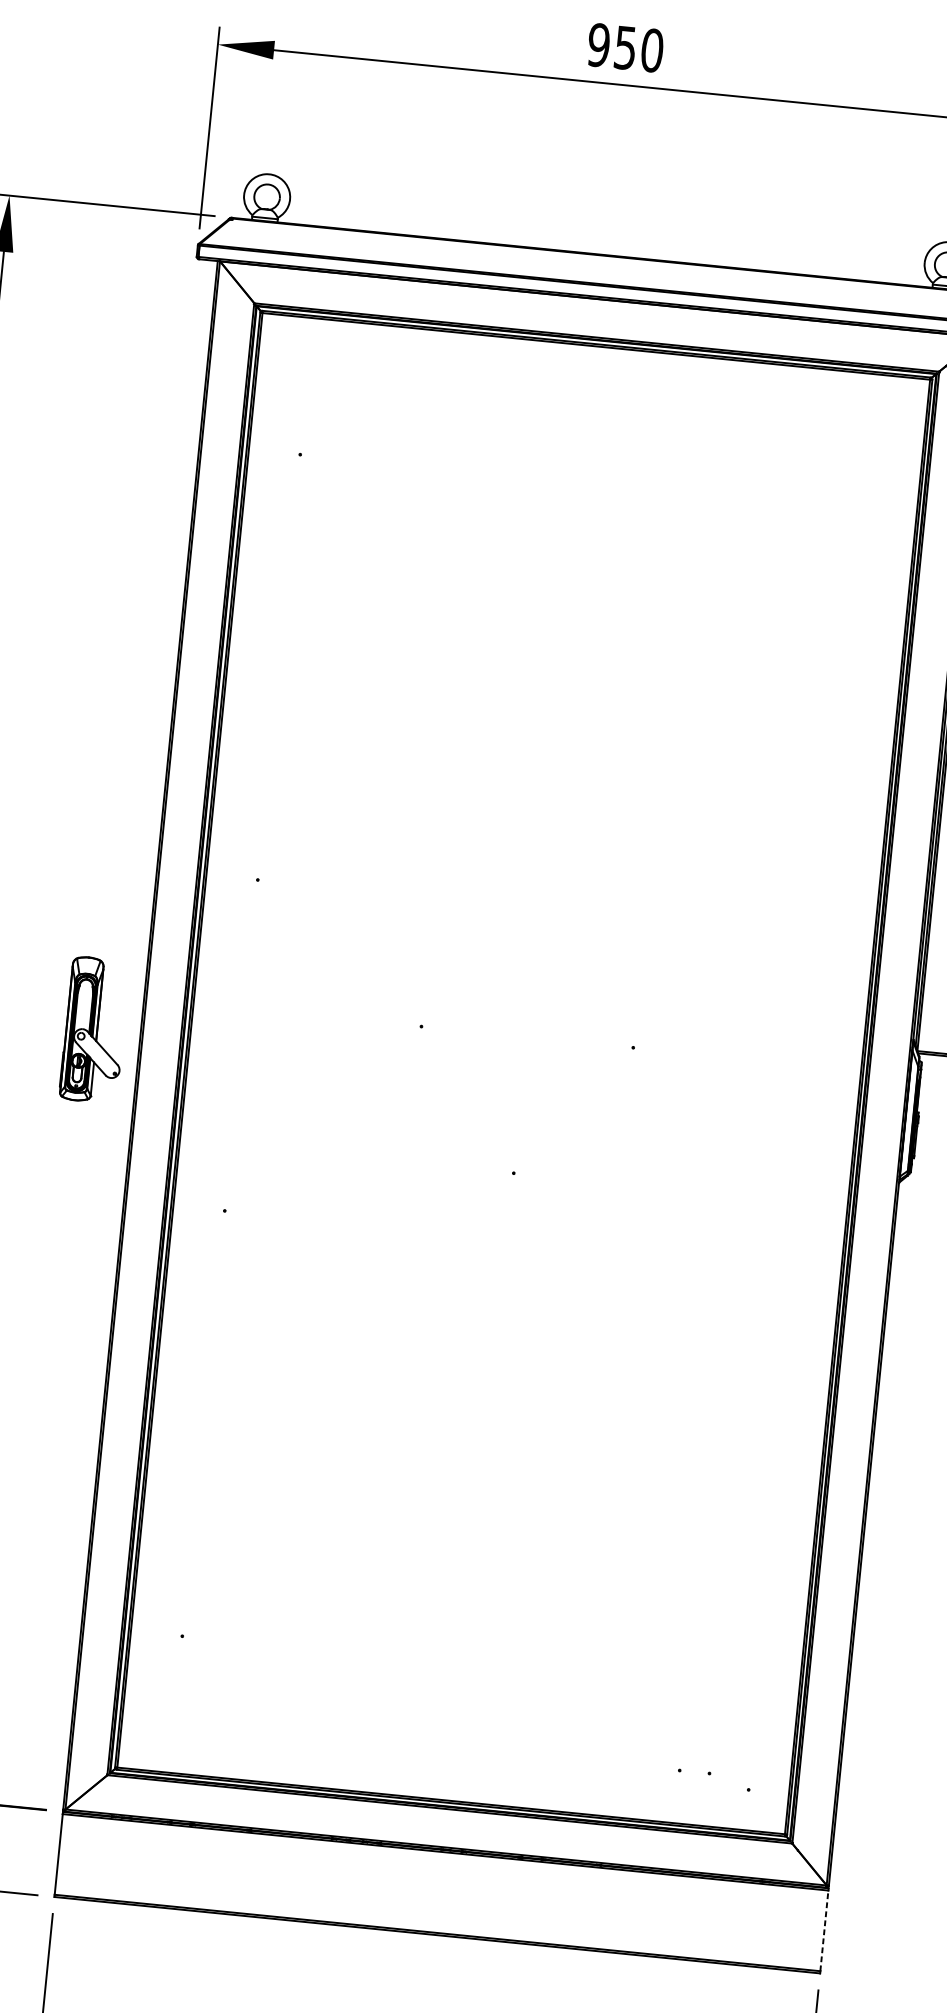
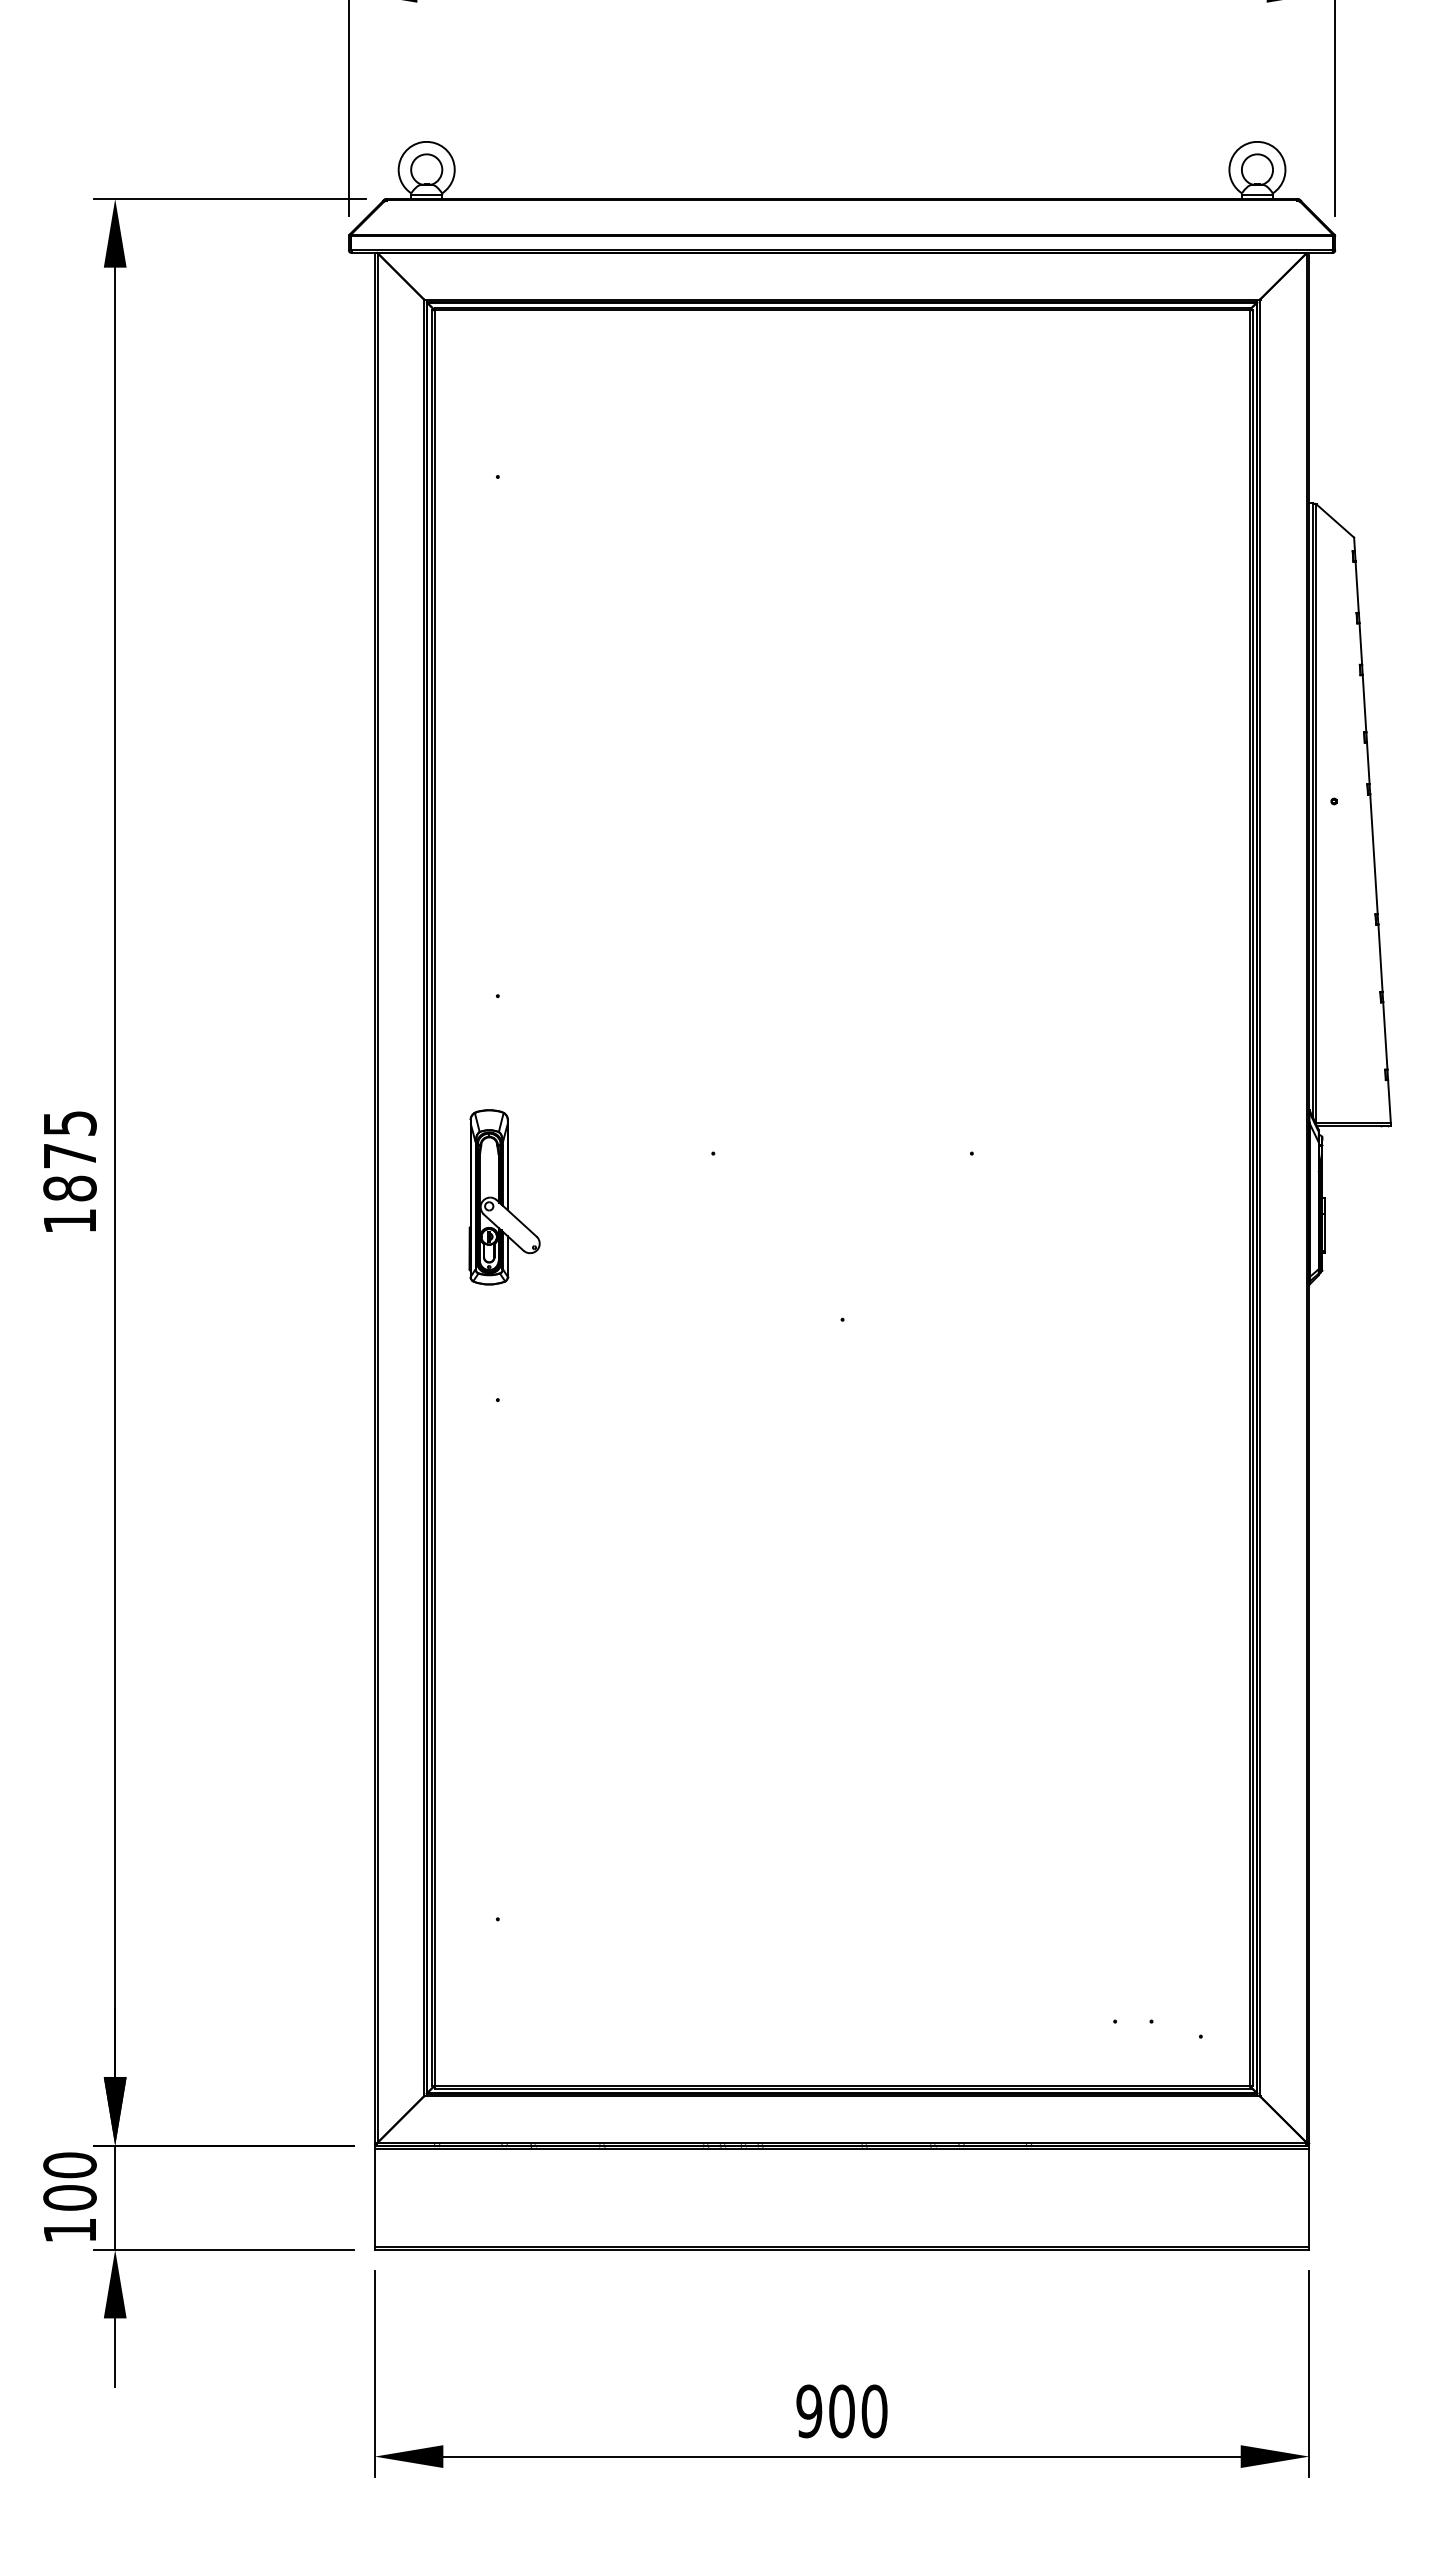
part: (94, 1030) -> (504, 1197), moved
line: (824, 1930) -> (1309, 2197), dashed -> solid

